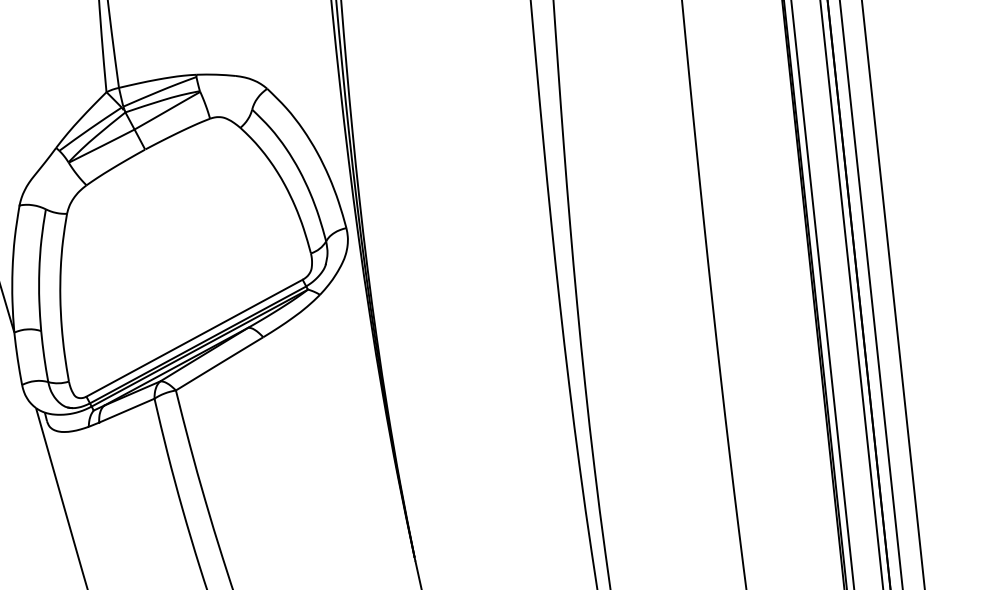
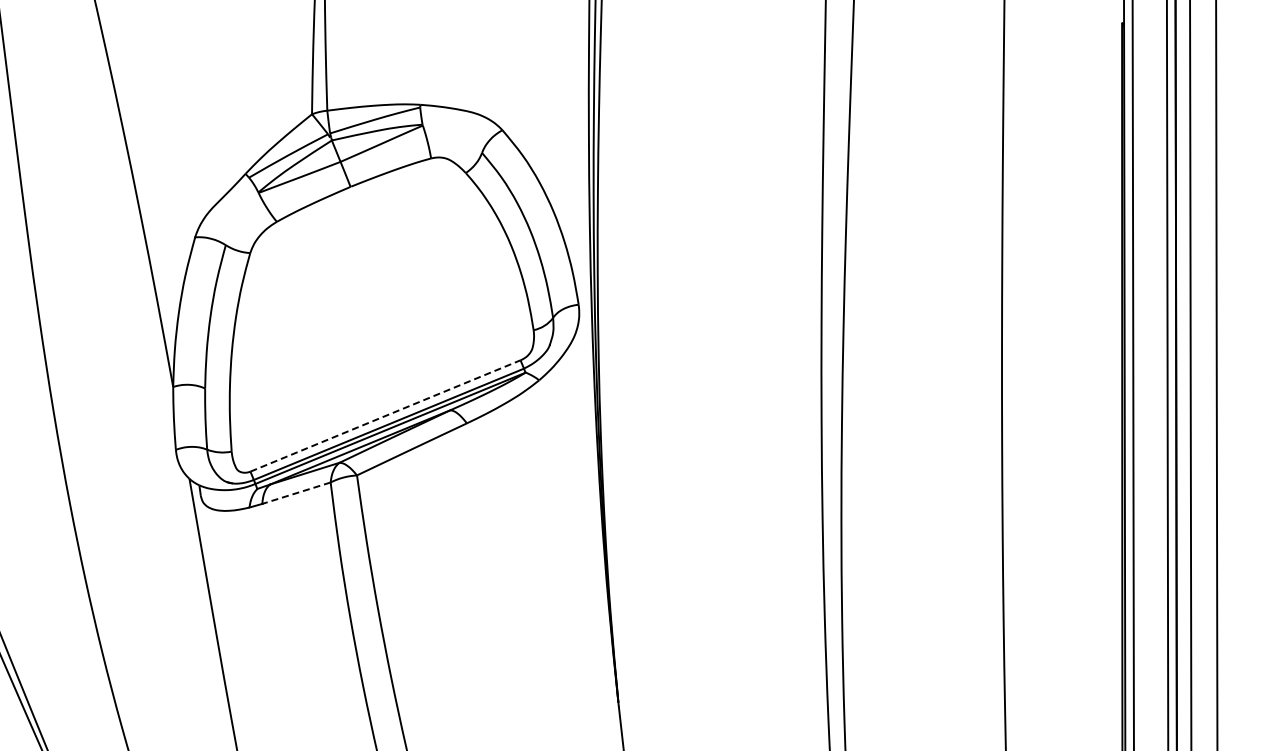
line: (194, 337) -> (385, 415), solid -> dashed
line: (126, 410) -> (296, 493), solid -> dashed

